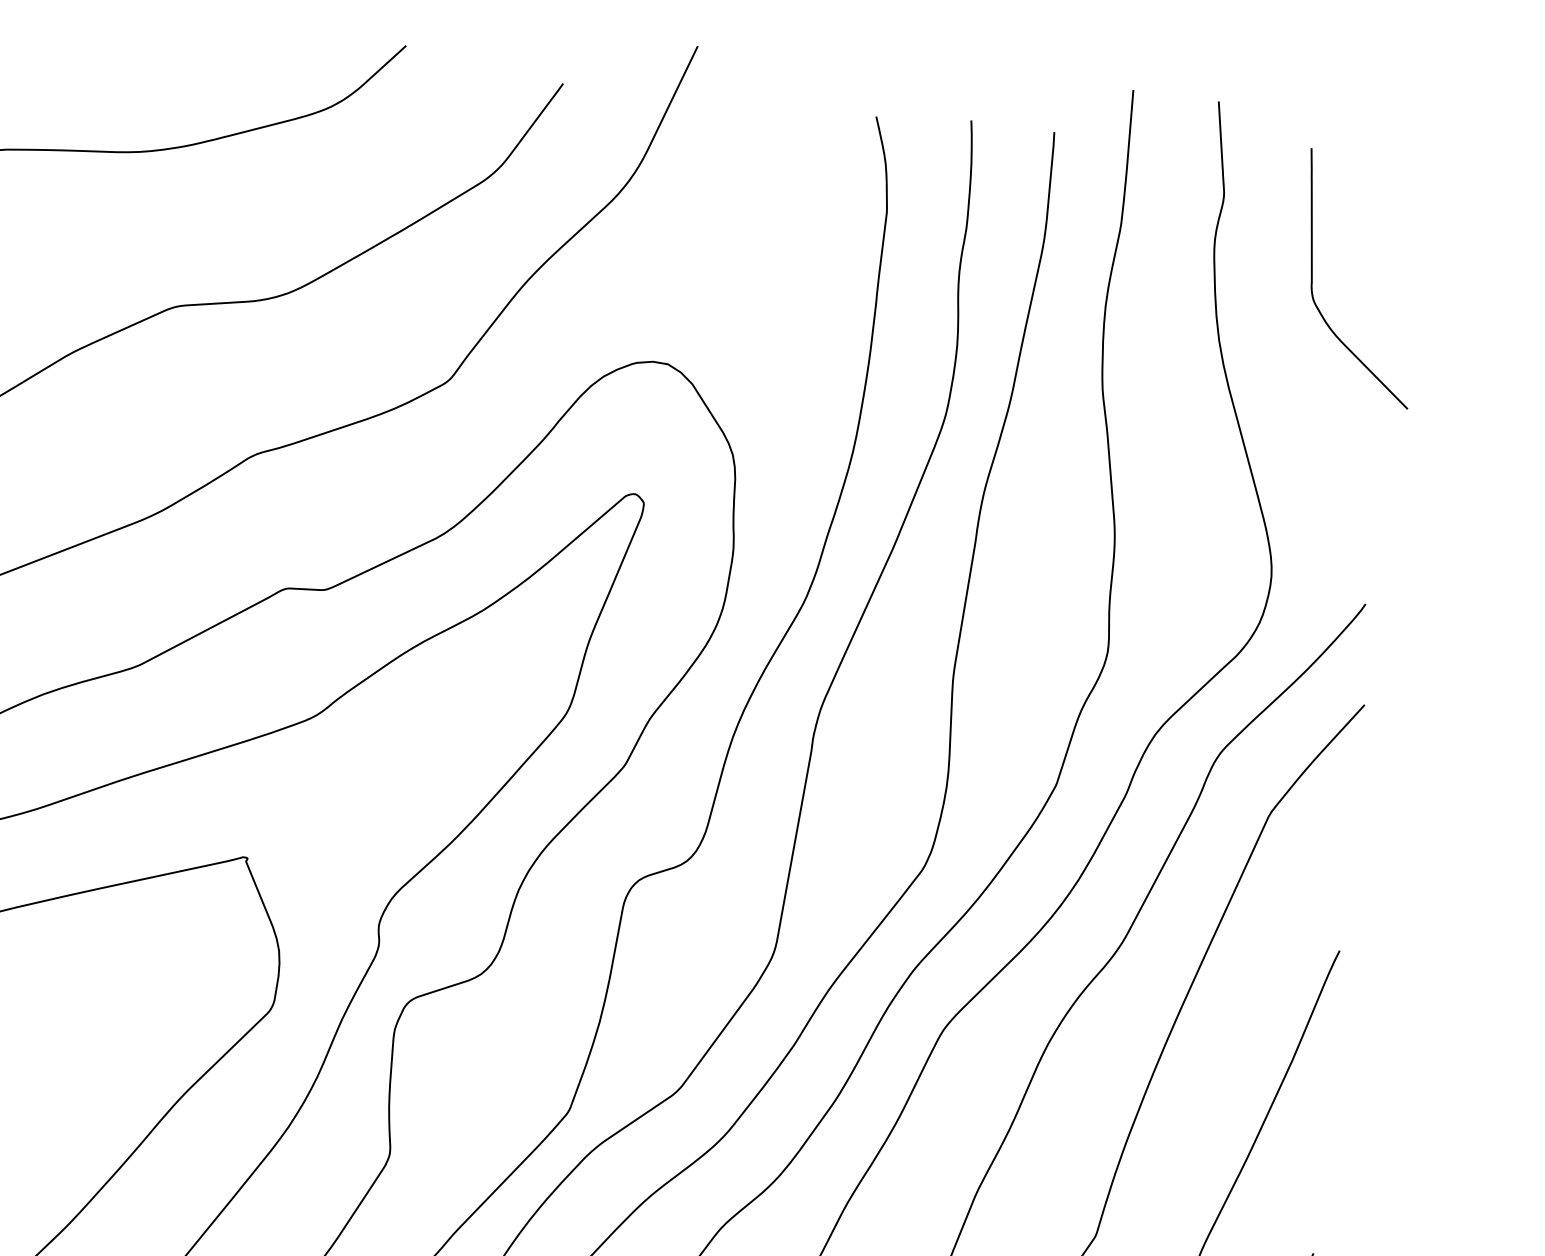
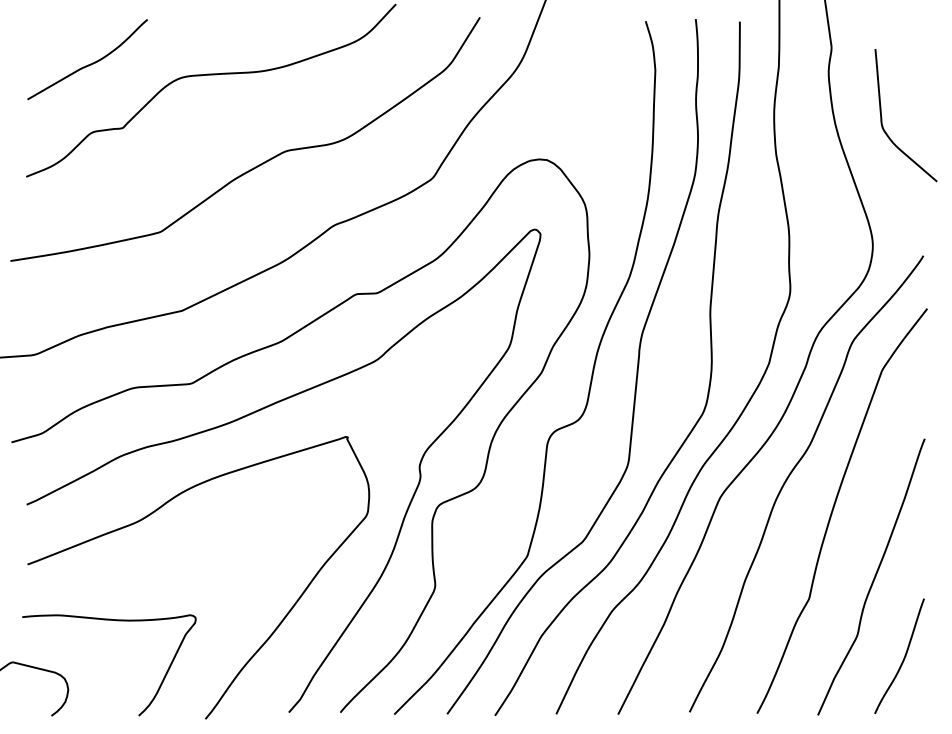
curve: (1314, 279) -> (882, 117), moved

